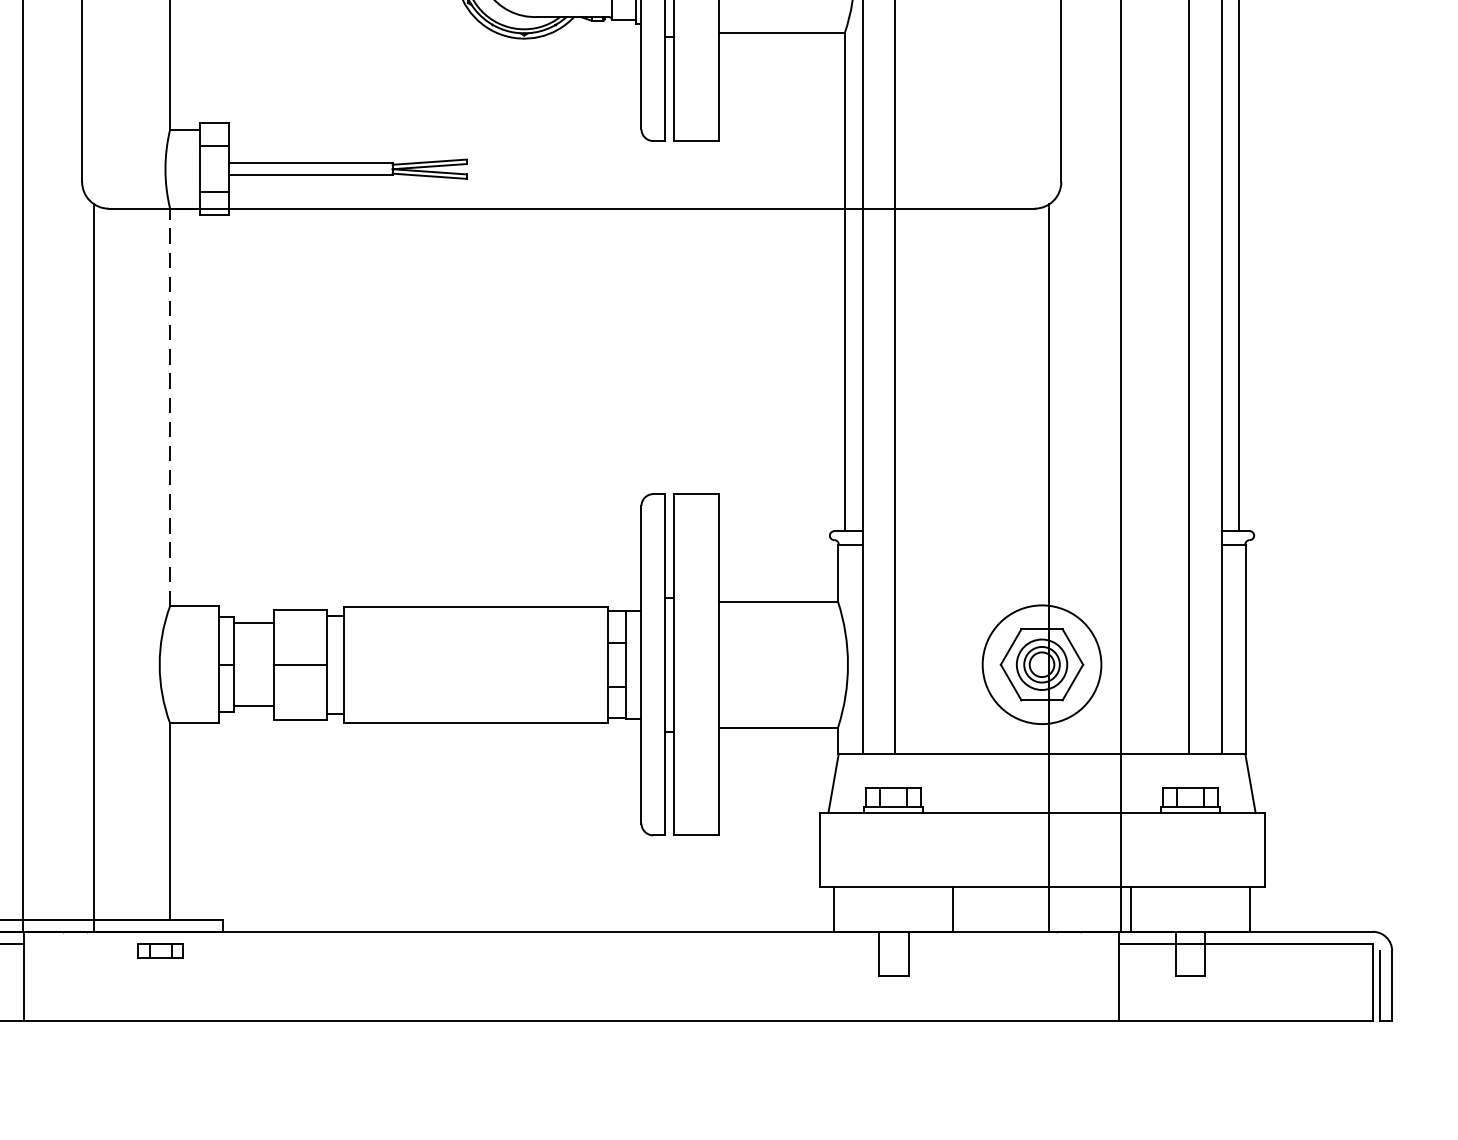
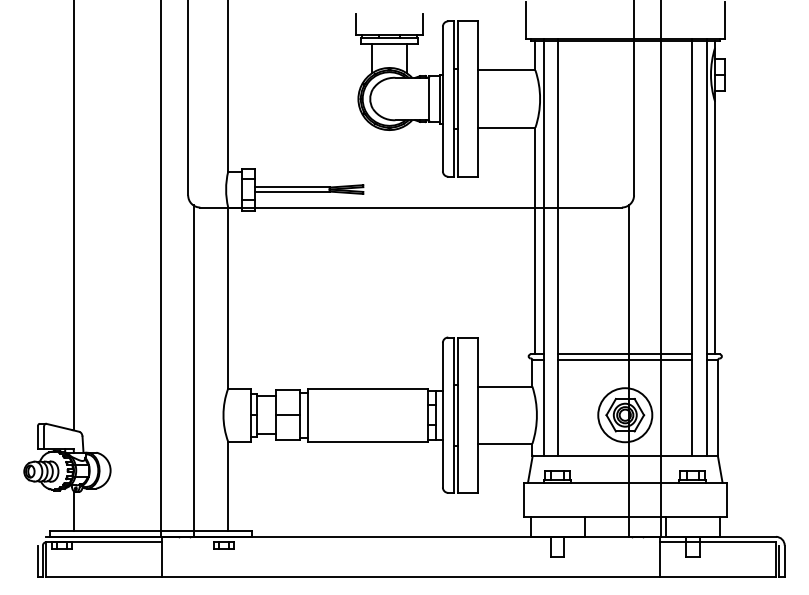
line: (170, 406) -> (228, 297), dashed -> solid
line: (1042, 531) -> (625, 354), added
line: (1042, 544) -> (625, 360), added

